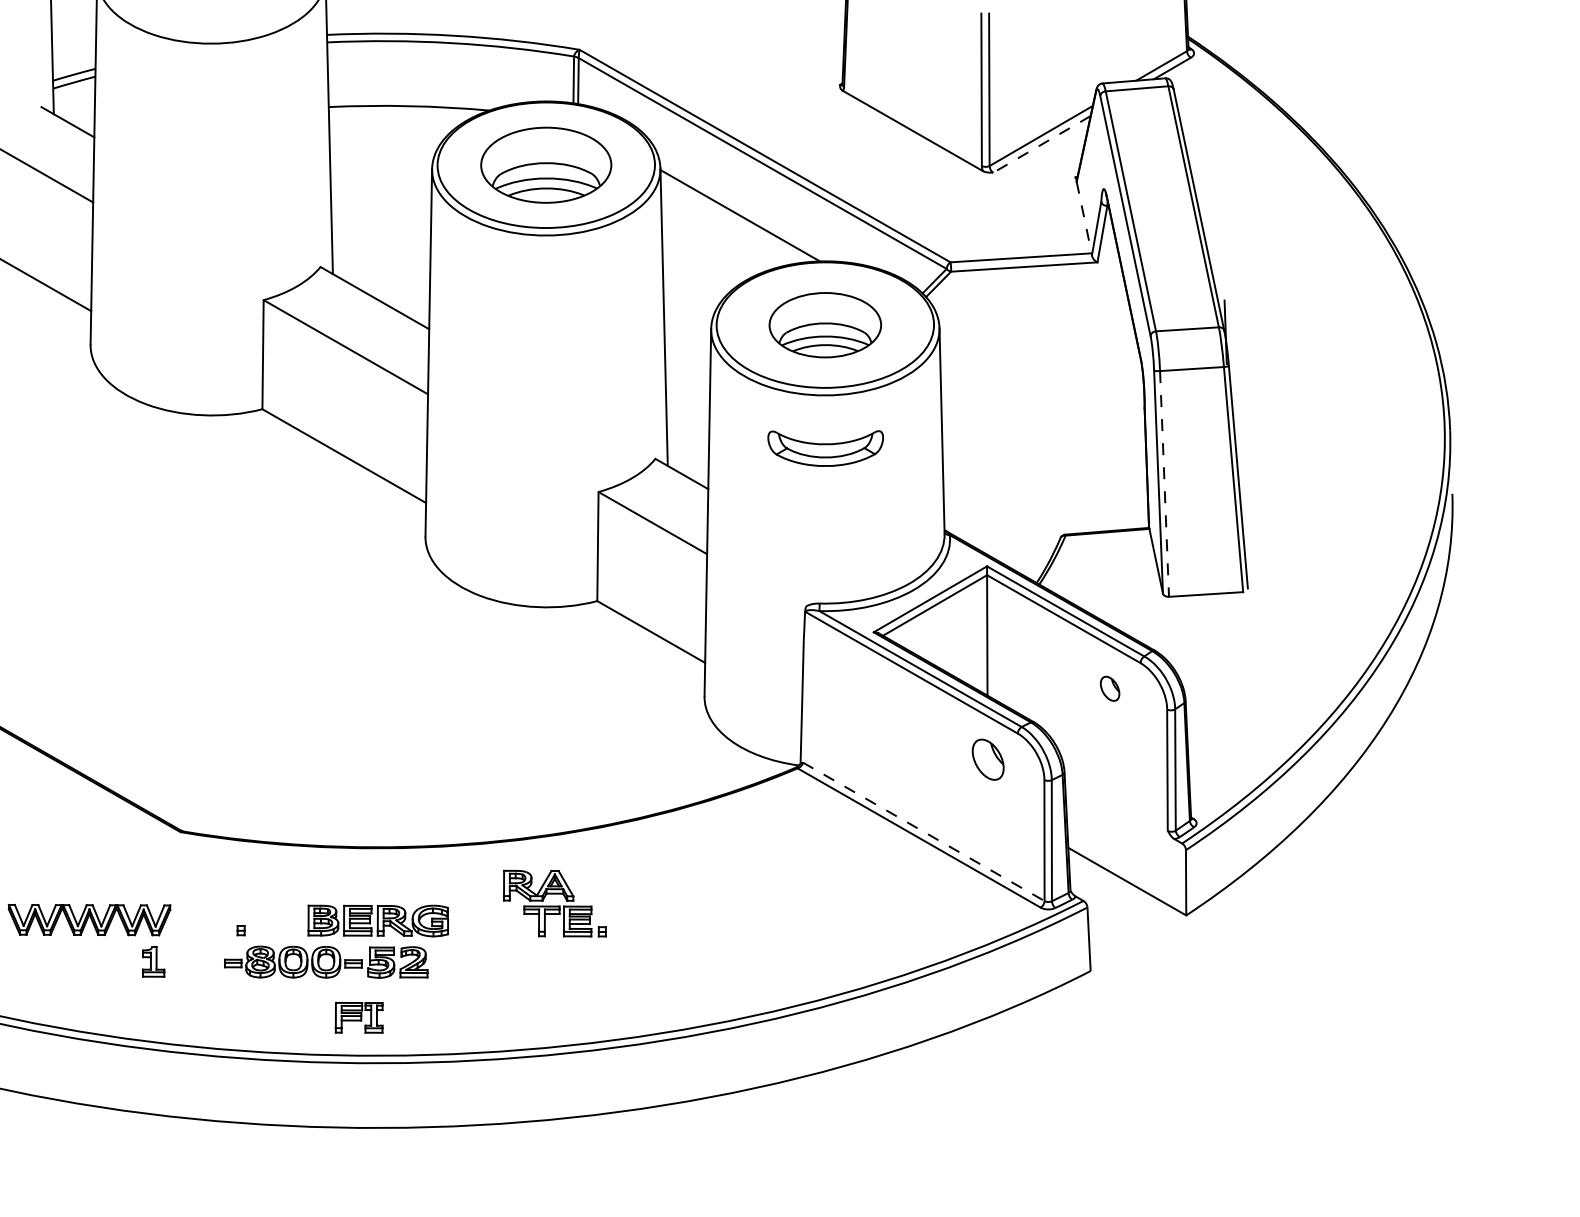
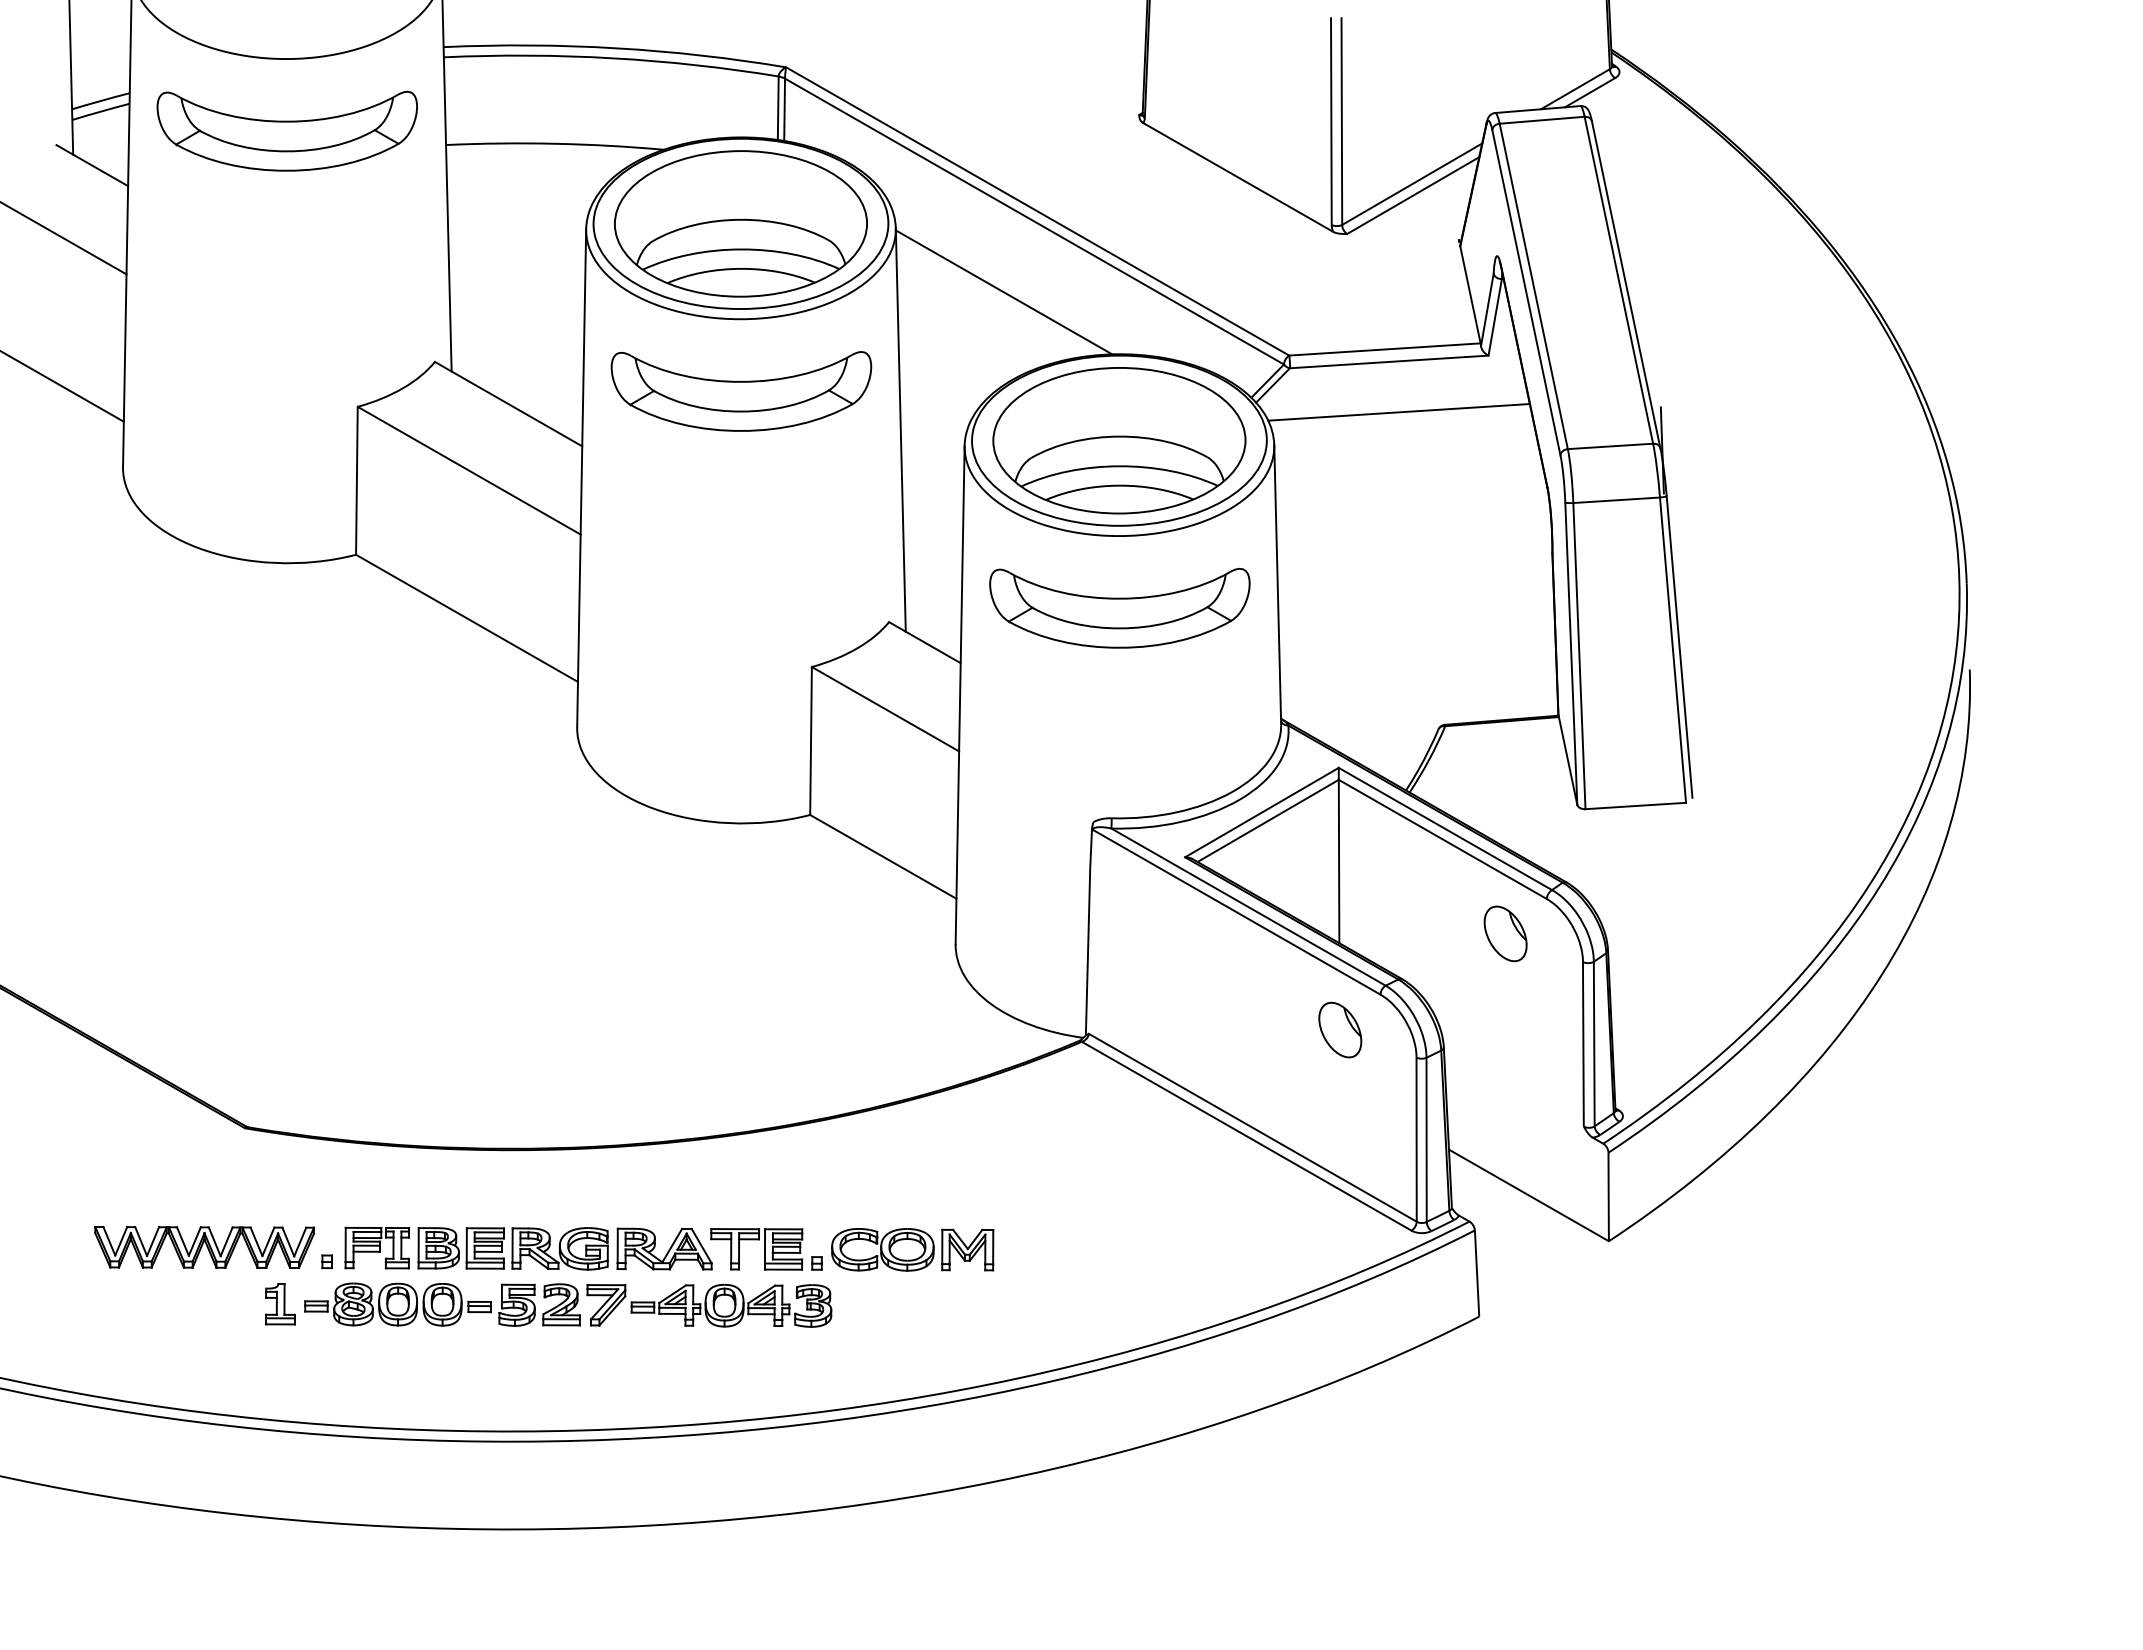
part: (211, 96) -> (286, 130), added
line: (1041, 144) -> (1412, 195), dashed -> solid
part: (545, 164) -> (740, 223), size x1.43
line: (1084, 217) -> (1470, 294), dashed -> solid
part: (546, 288) -> (741, 391), added
line: (1031, 304) -> (1398, 412), added
part: (825, 324) -> (1119, 440), size x1.67
part: (825, 448) -> (1119, 607), size x1.67
line: (1164, 484) -> (1579, 656), dashed -> solid
part: (1110, 688) -> (1505, 933), size x1.67
line: (923, 831) -> (1252, 1127), dashed -> solid
part: (538, 885) -> (664, 1248), moved
part: (89, 920) -> (204, 1247), moved
part: (672, 921) -> (912, 1249), added
part: (153, 962) -> (280, 1304), moved
part: (523, 962) -> (709, 1305), added
part: (358, 1017) -> (376, 1247), moved

